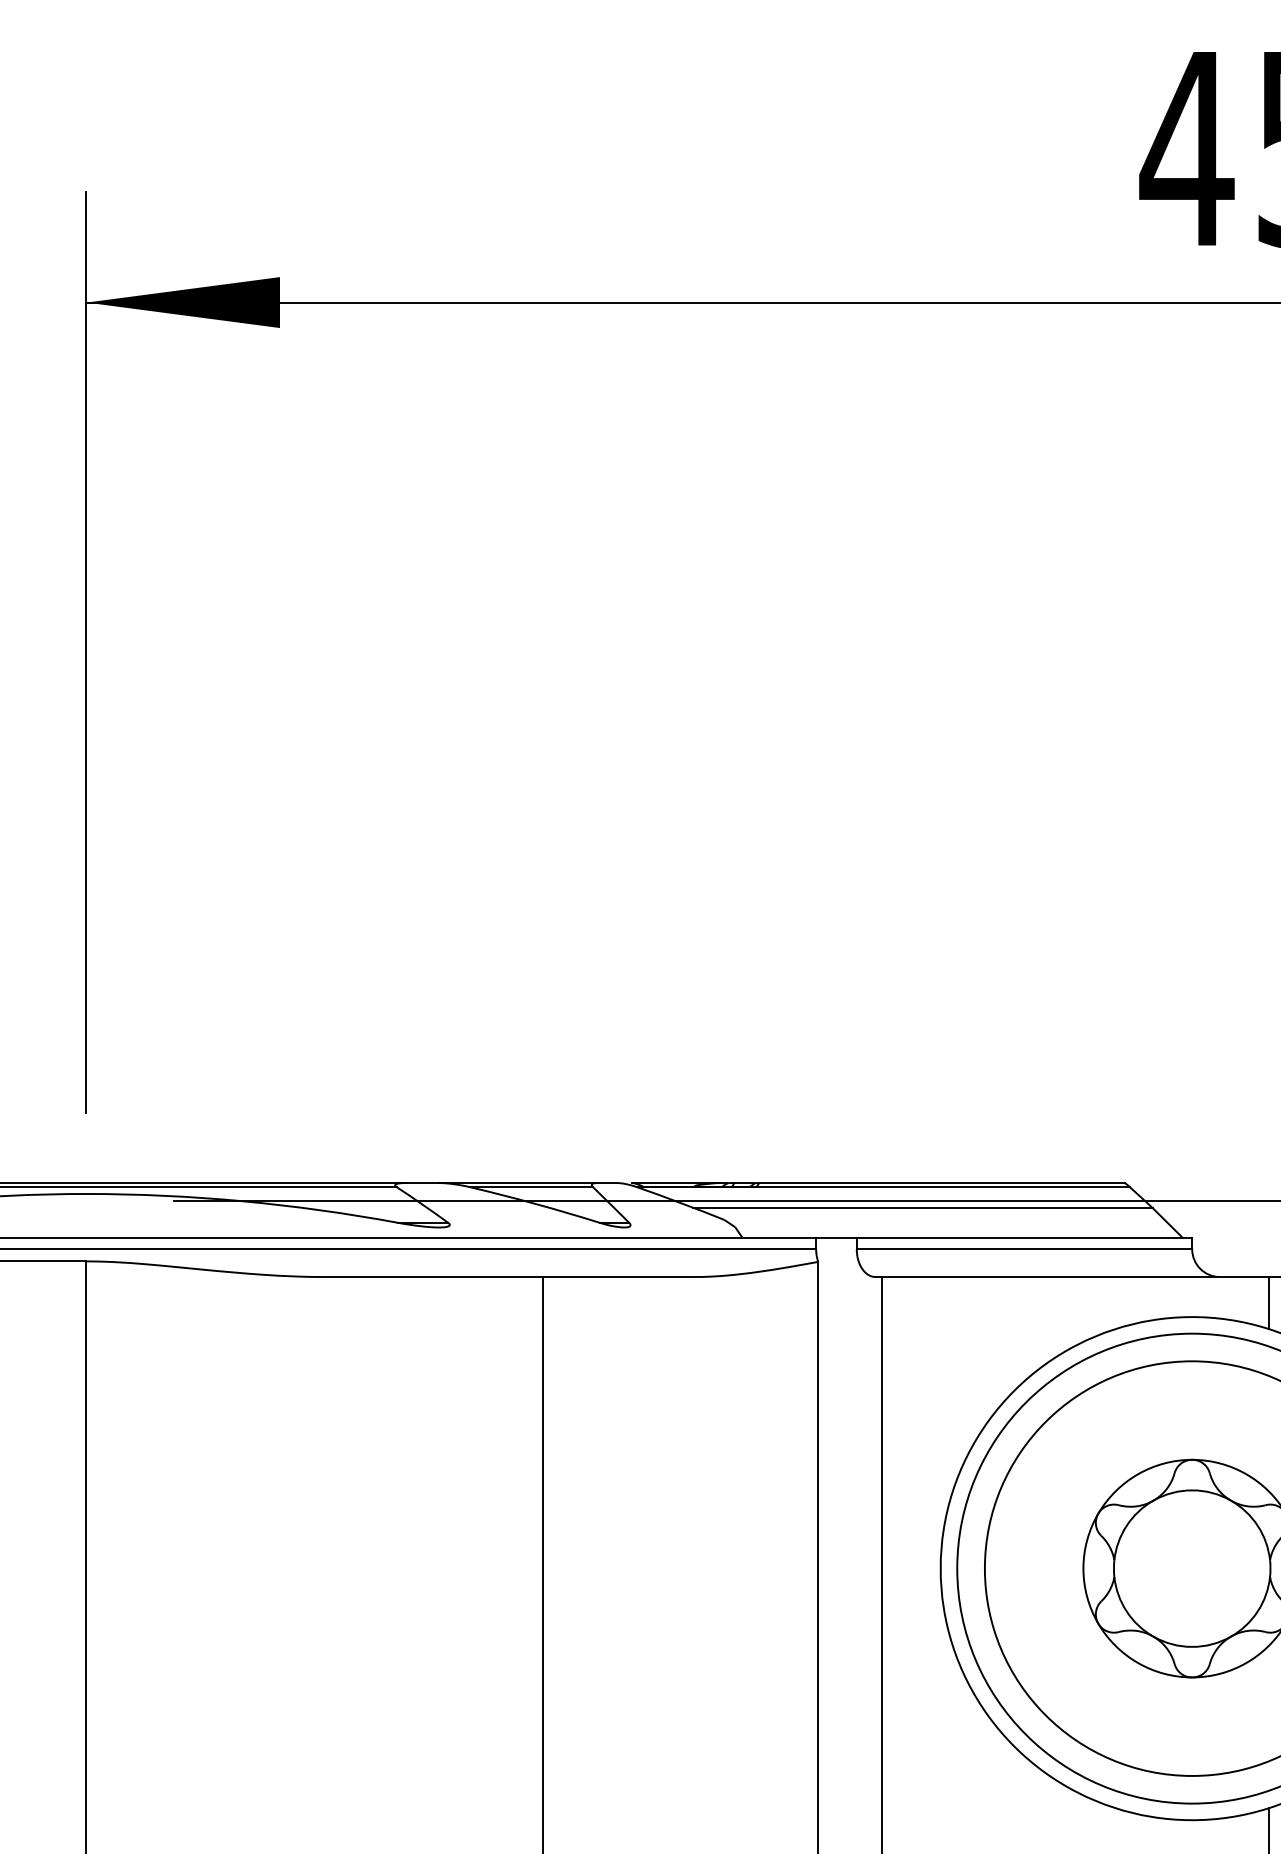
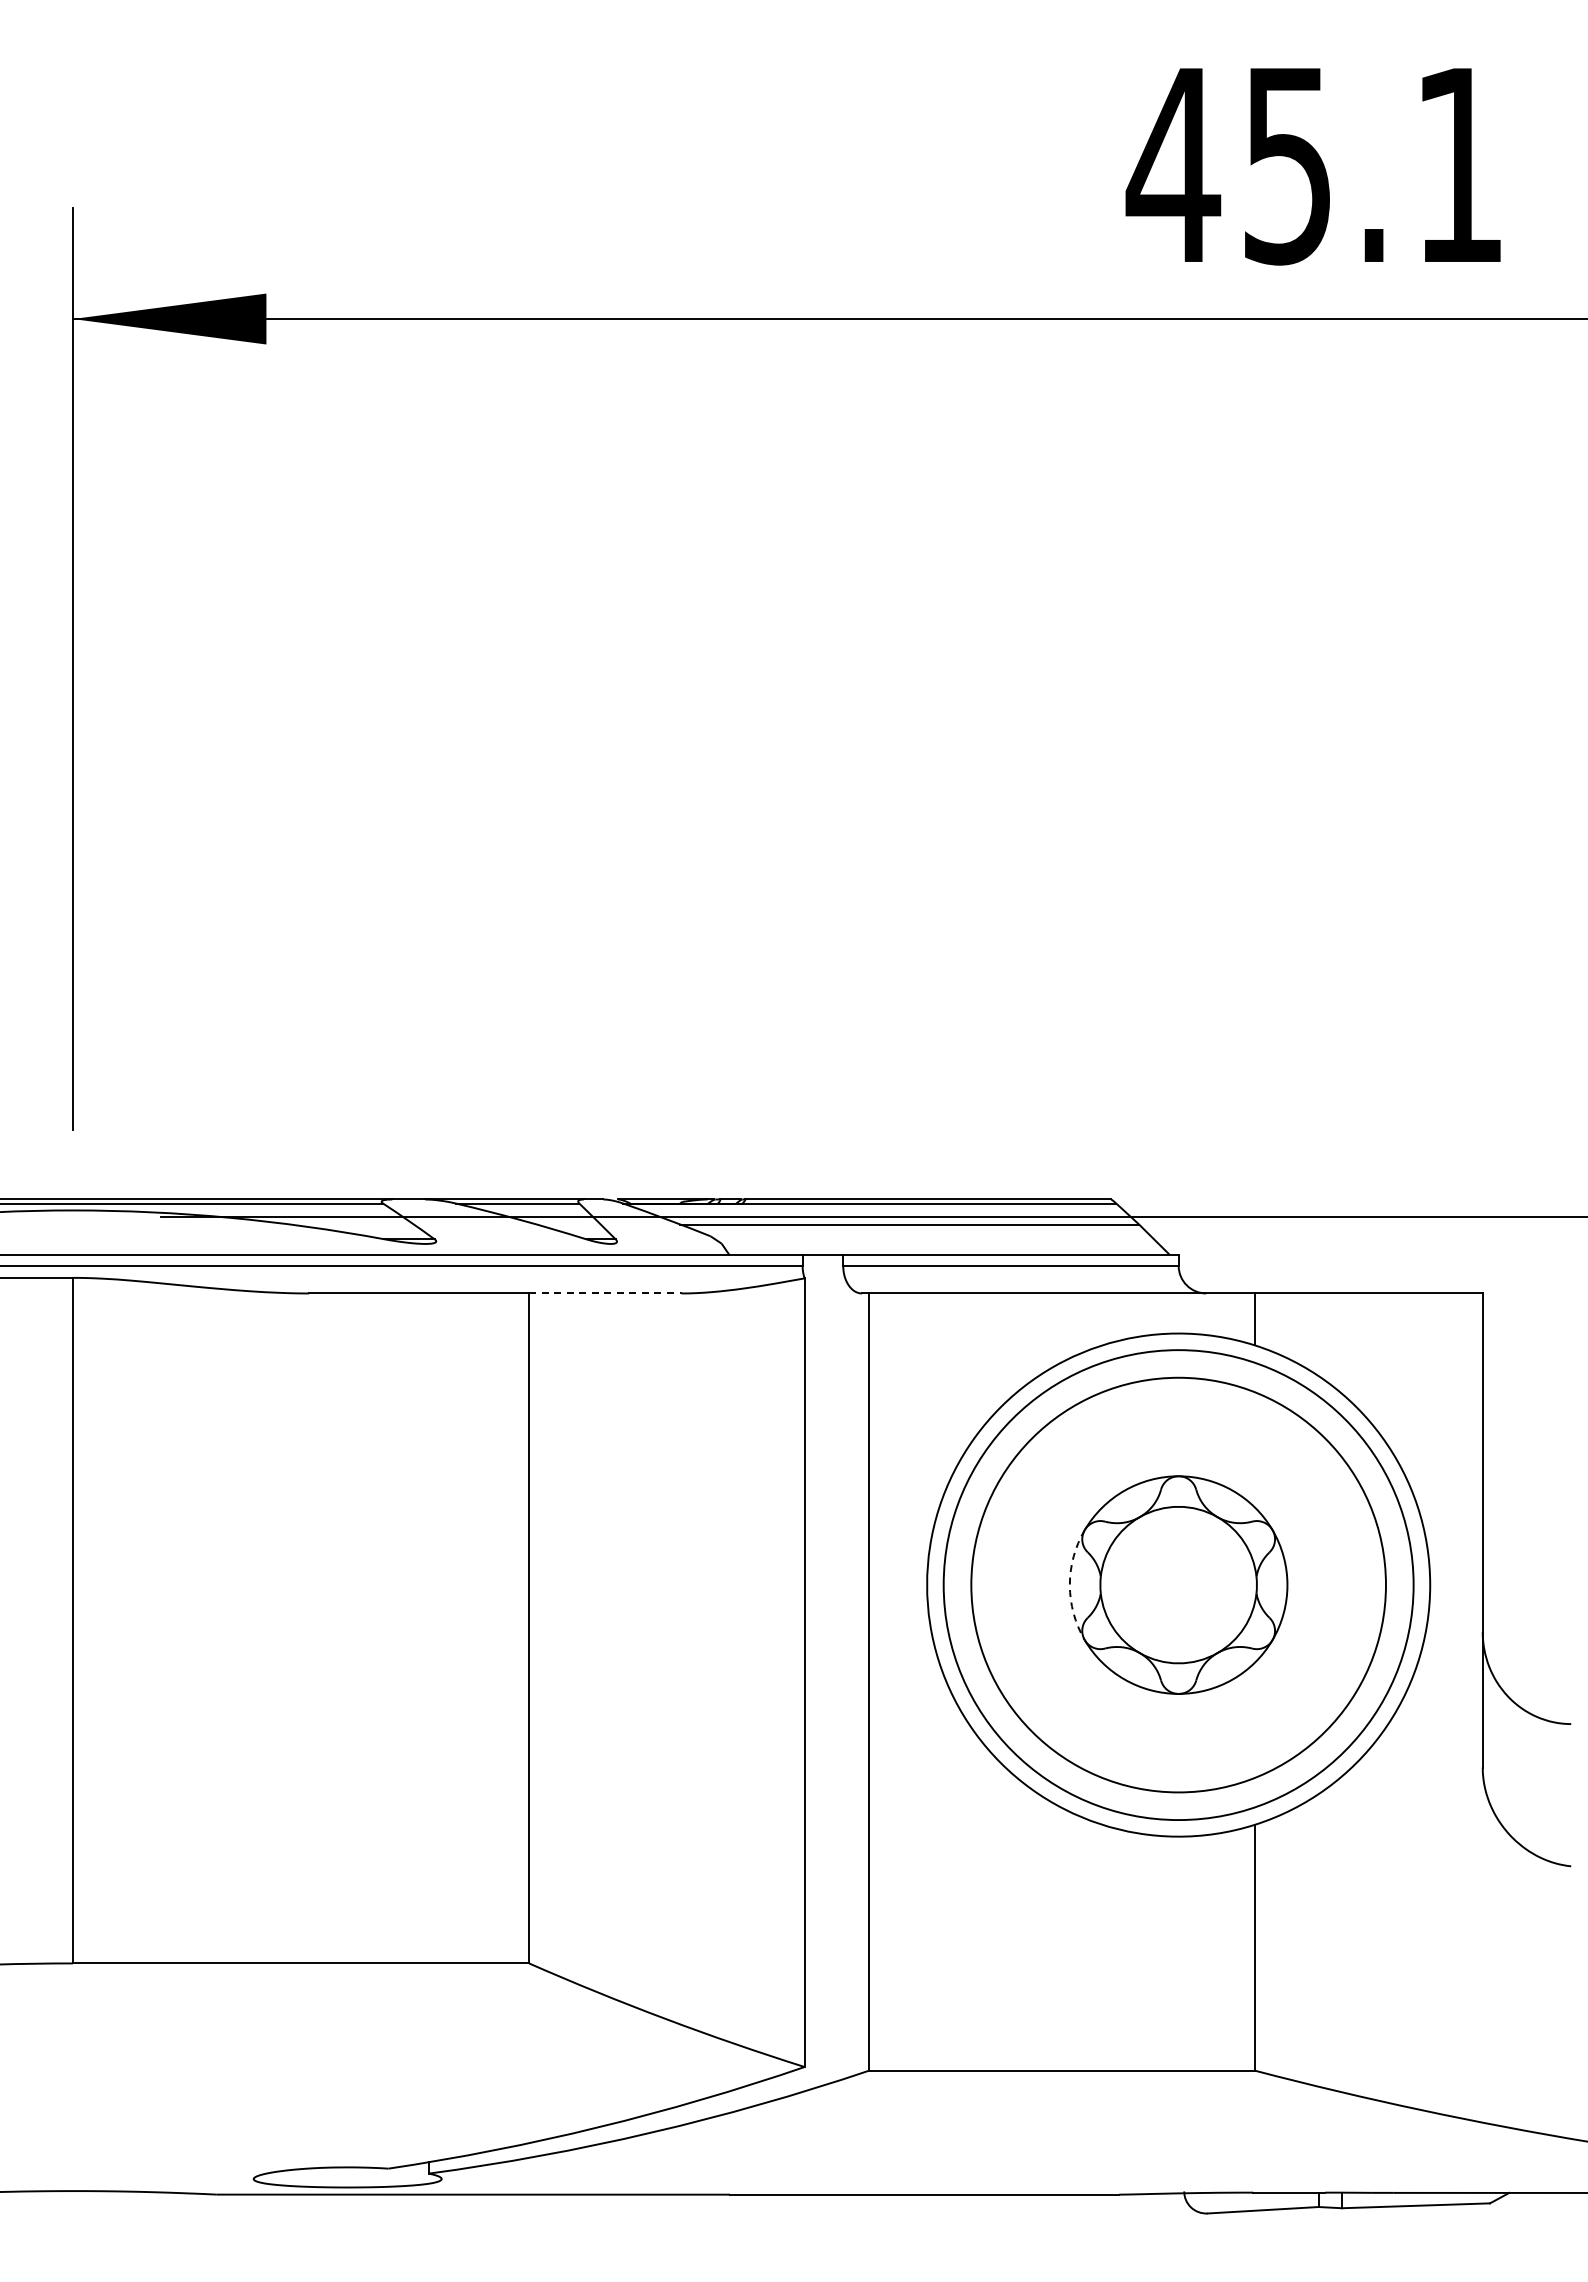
line: (619, 1277) -> (605, 1293), solid -> dashed
arc: (1083, 1569) -> (1069, 1585), solid -> dashed

